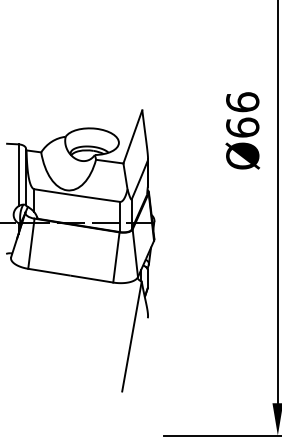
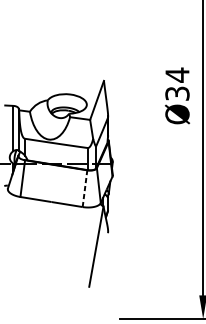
text: (242, 114) -> (177, 84), Ø66 -> Ø34
line: (116, 257) -> (85, 188), solid -> dashed

